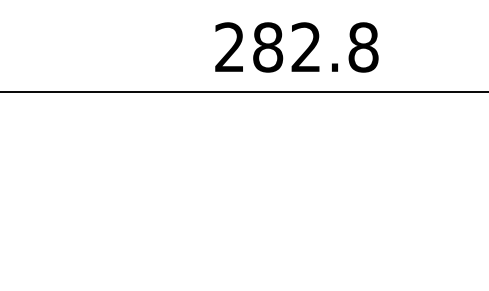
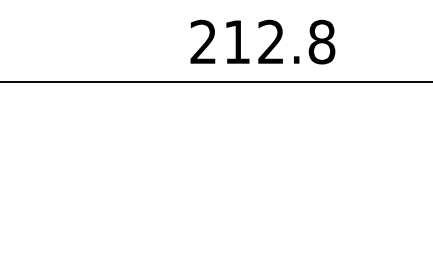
text: (268, 47) -> (237, 42), 282.8 -> 212.8

